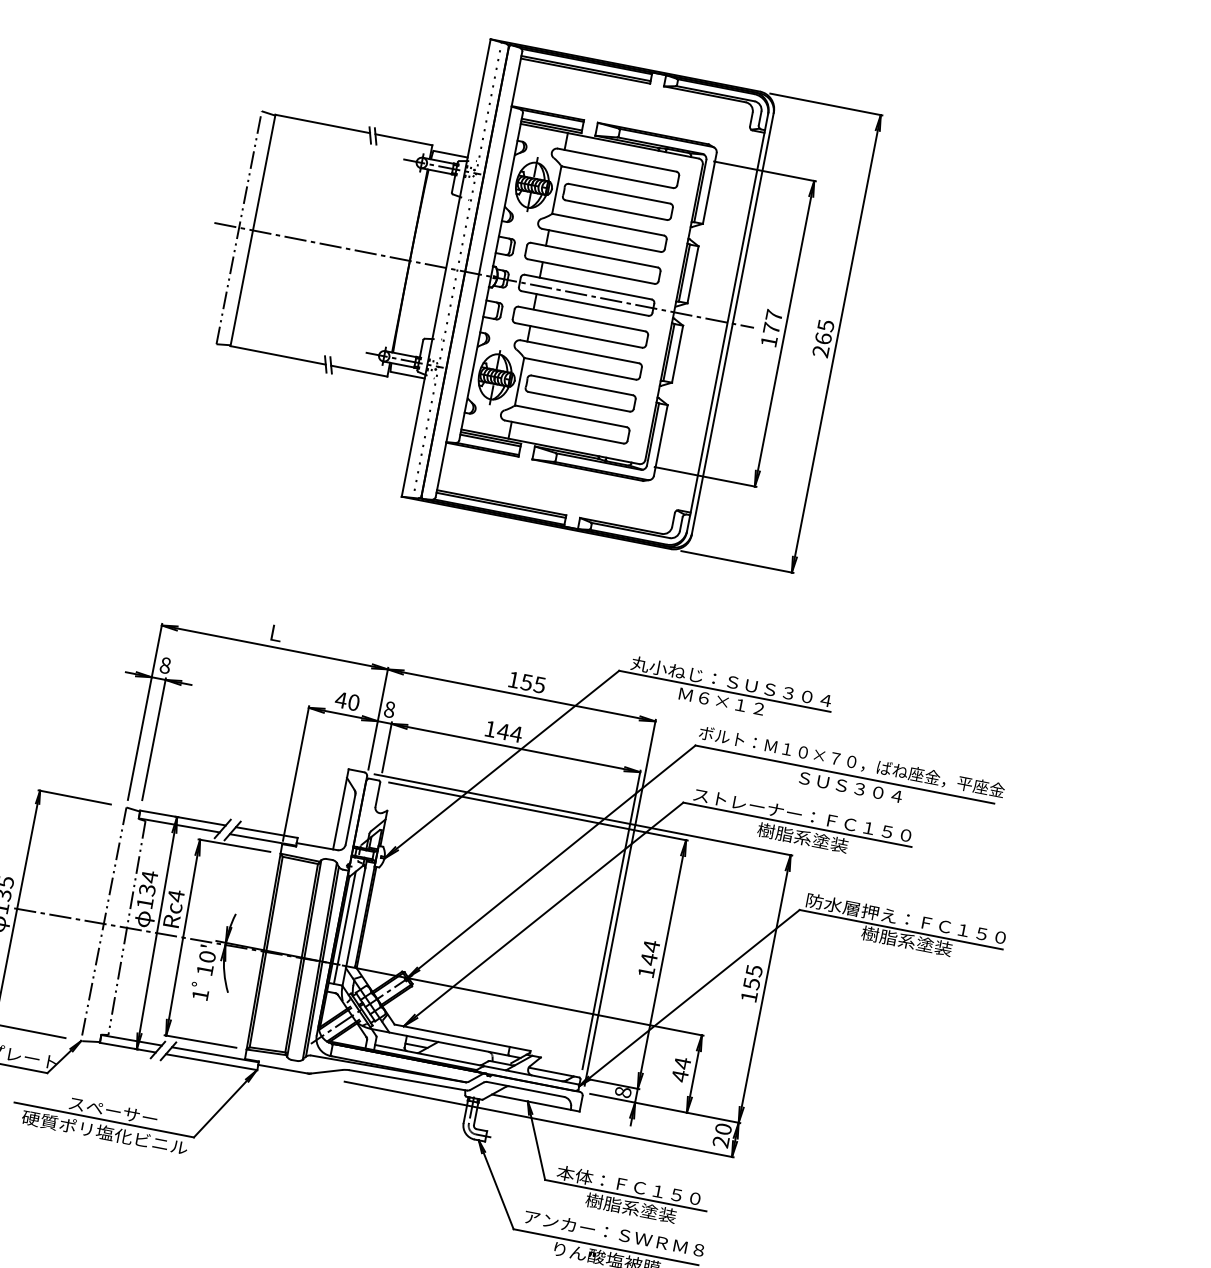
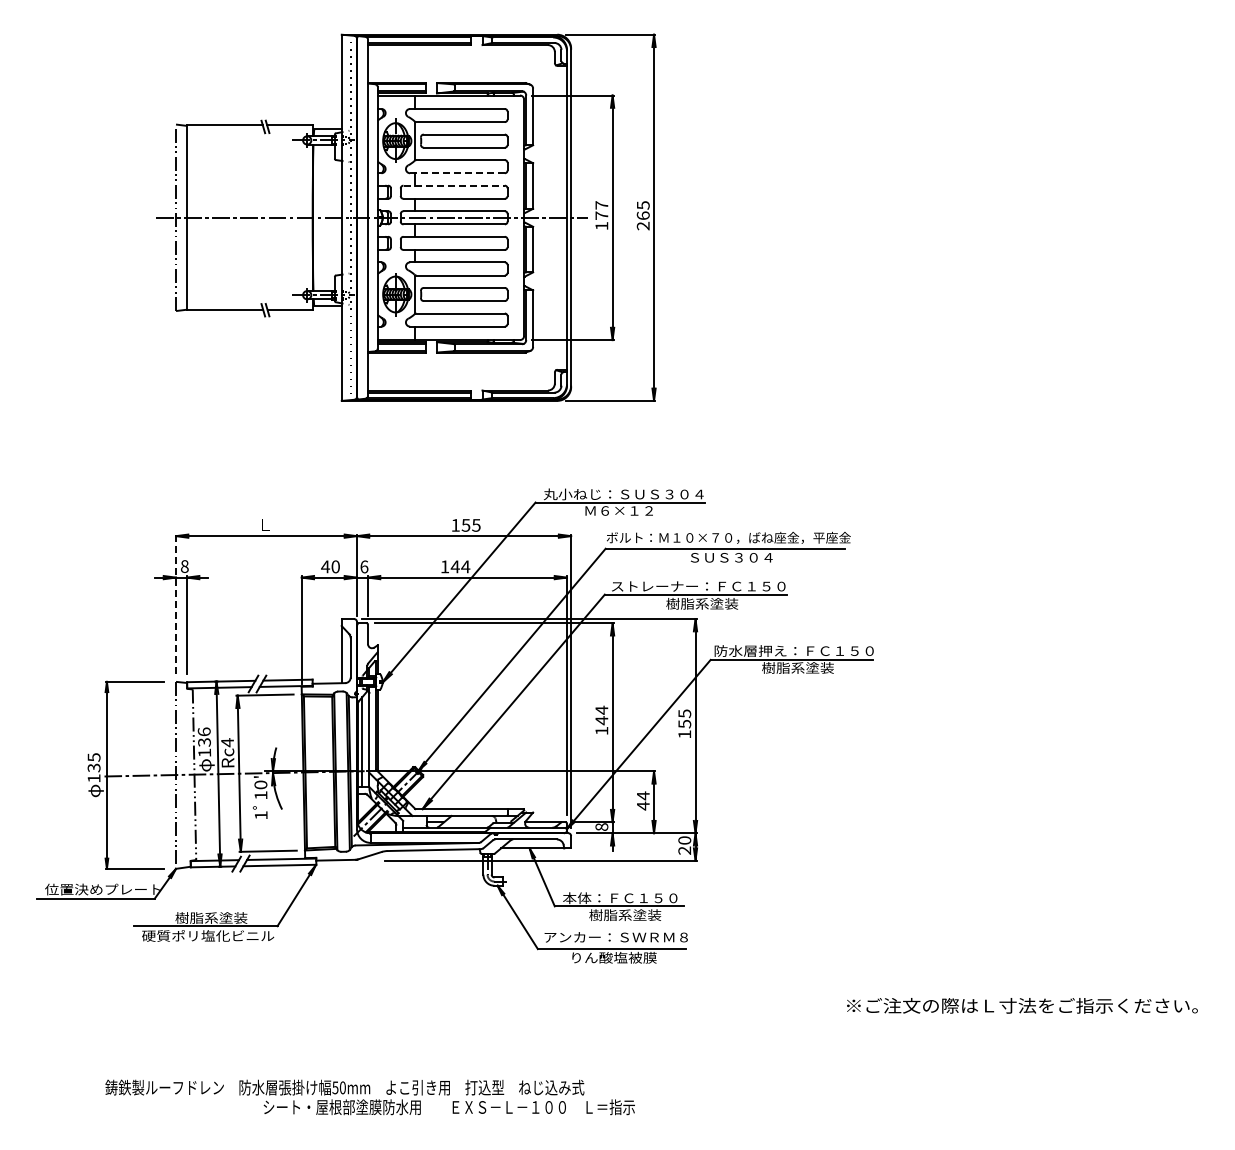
line: (601, 240) -> (457, 173), solid -> dashed
line: (594, 255) -> (454, 185), solid -> dashed
text: (389, 709) -> (364, 566), 8 -> 6
line: (145, 712) -> (176, 605), solid -> dashed
text: (148, 876) -> (203, 731), 134 -> 136
text: (113, 1110) -> (211, 917), スペーサー -> 樹脂系塗装

